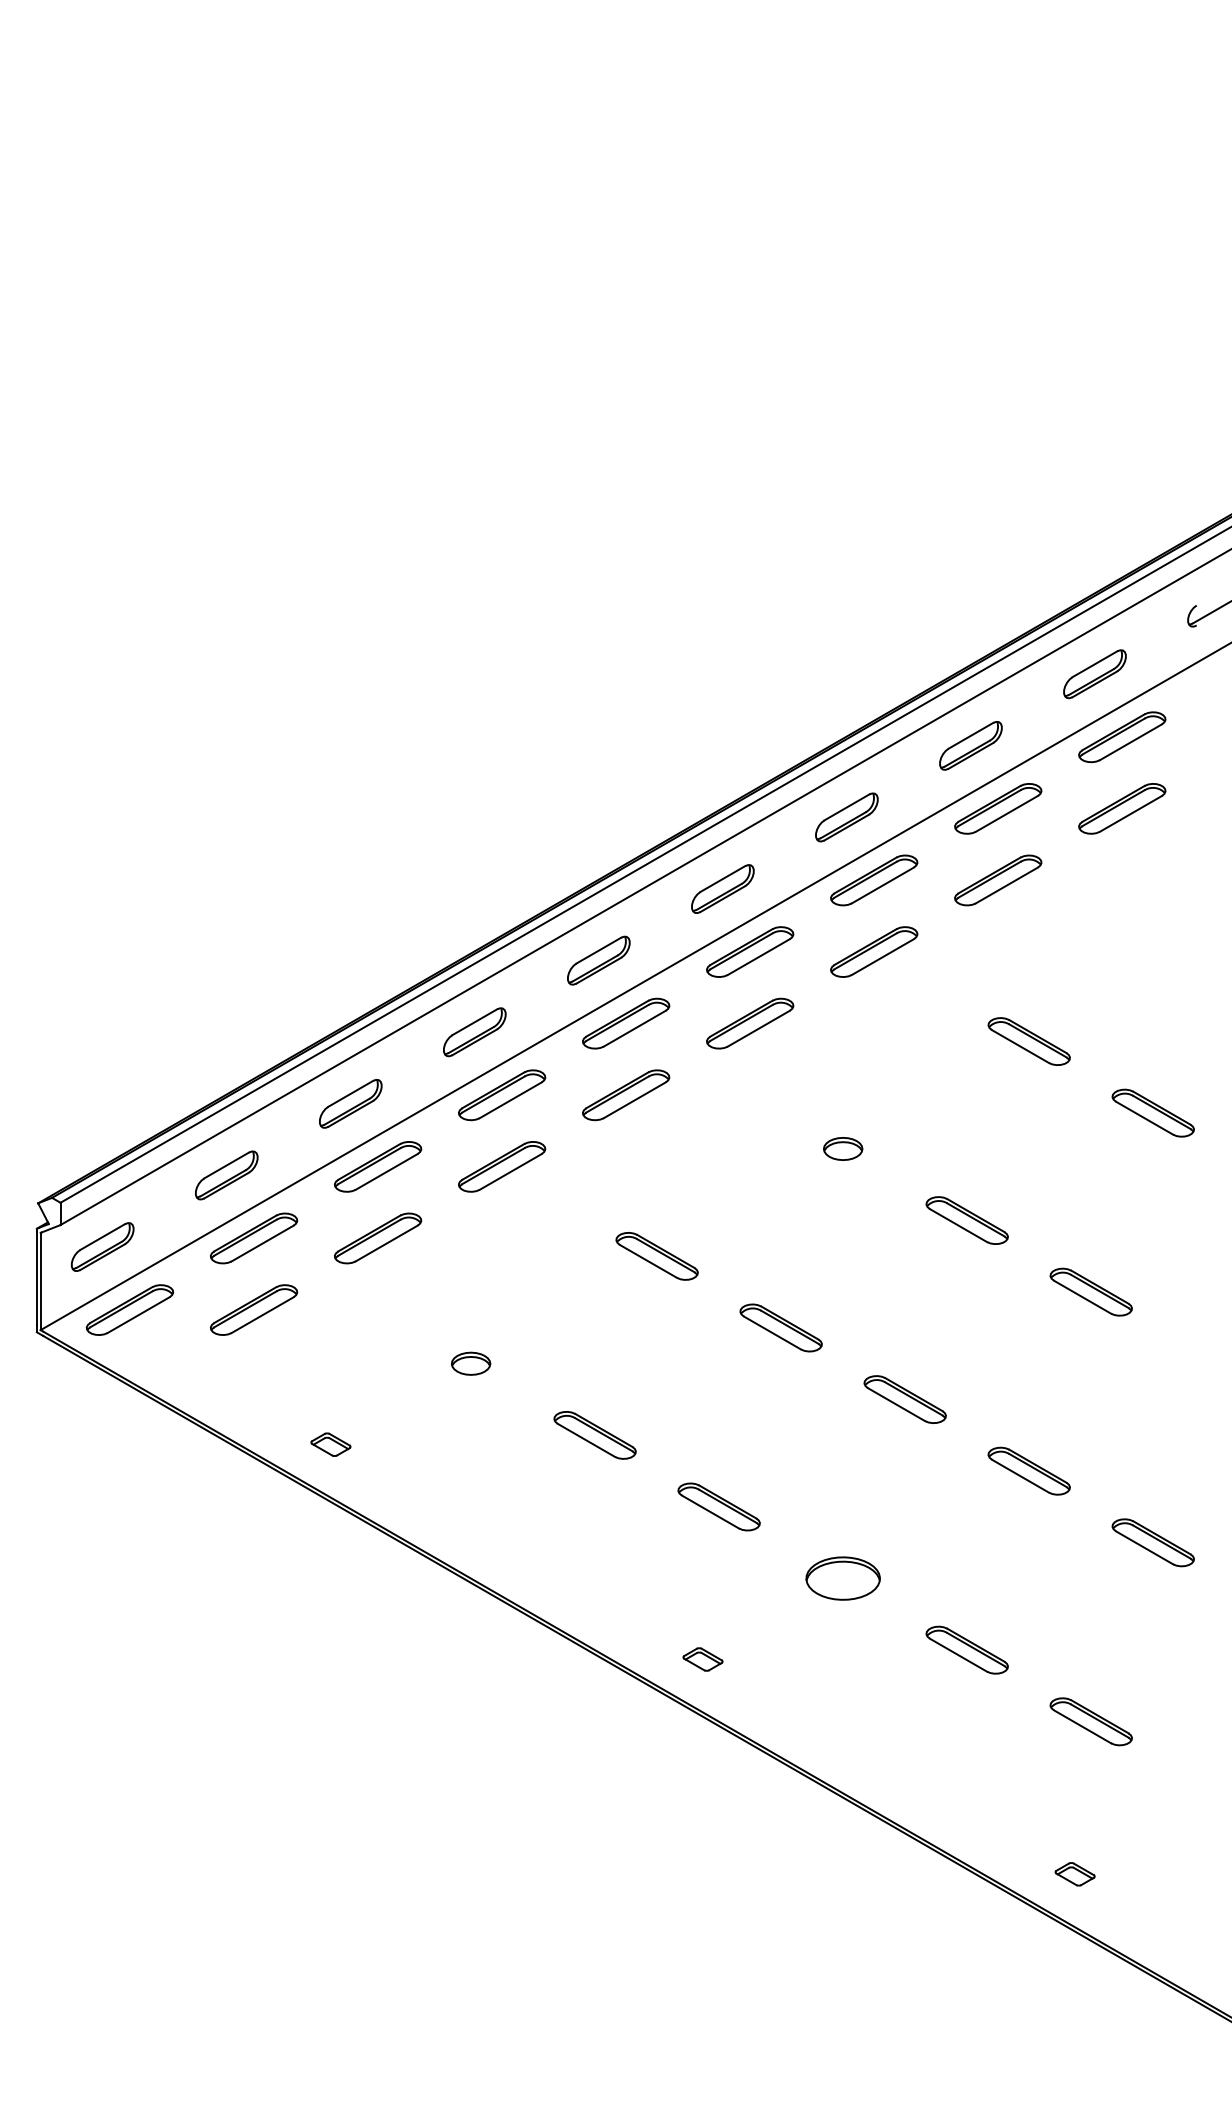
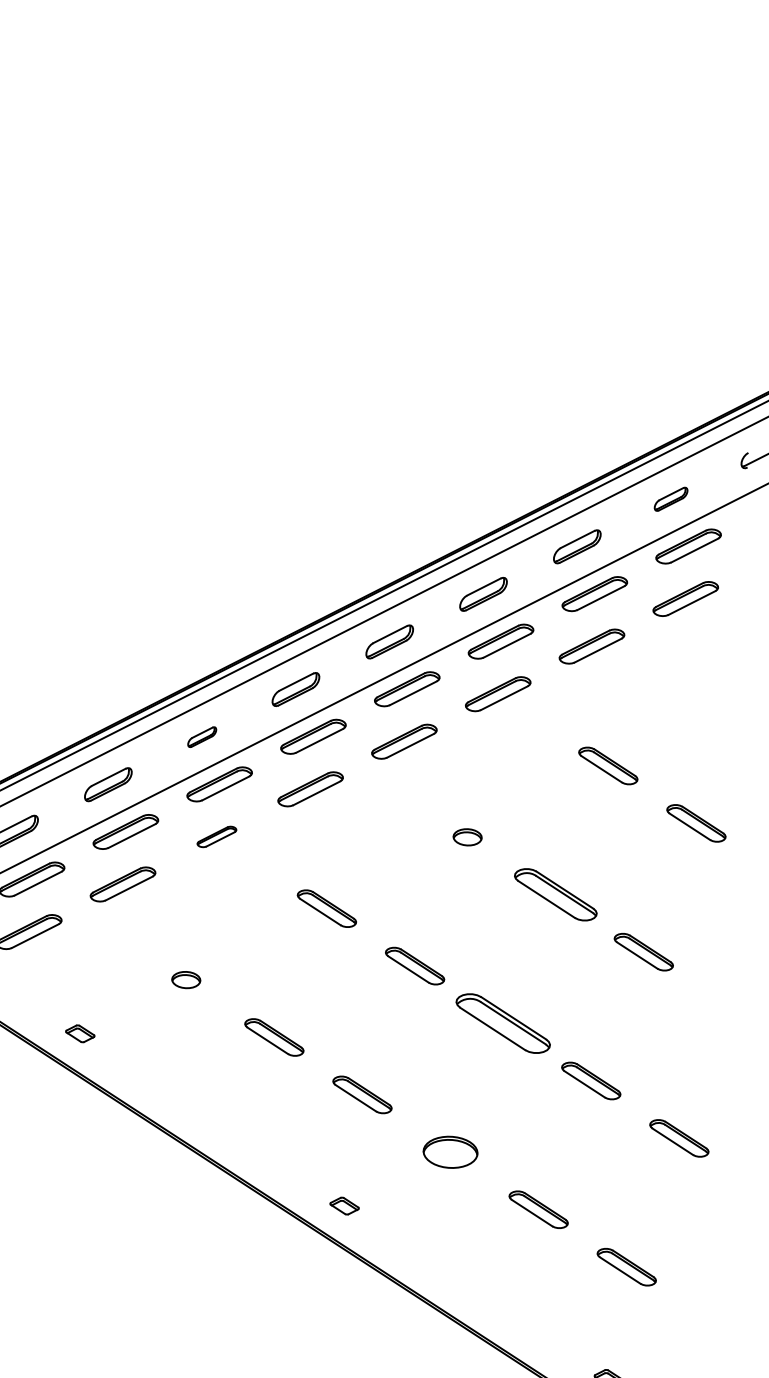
part: (1094, 674) -> (670, 499), size x0.7
part: (474, 1032) -> (201, 737), size x0.6
part: (502, 1166) -> (217, 836), size x0.6
part: (966, 1220) -> (555, 894), size x1.4
part: (904, 1399) -> (502, 1023), size x1.6

